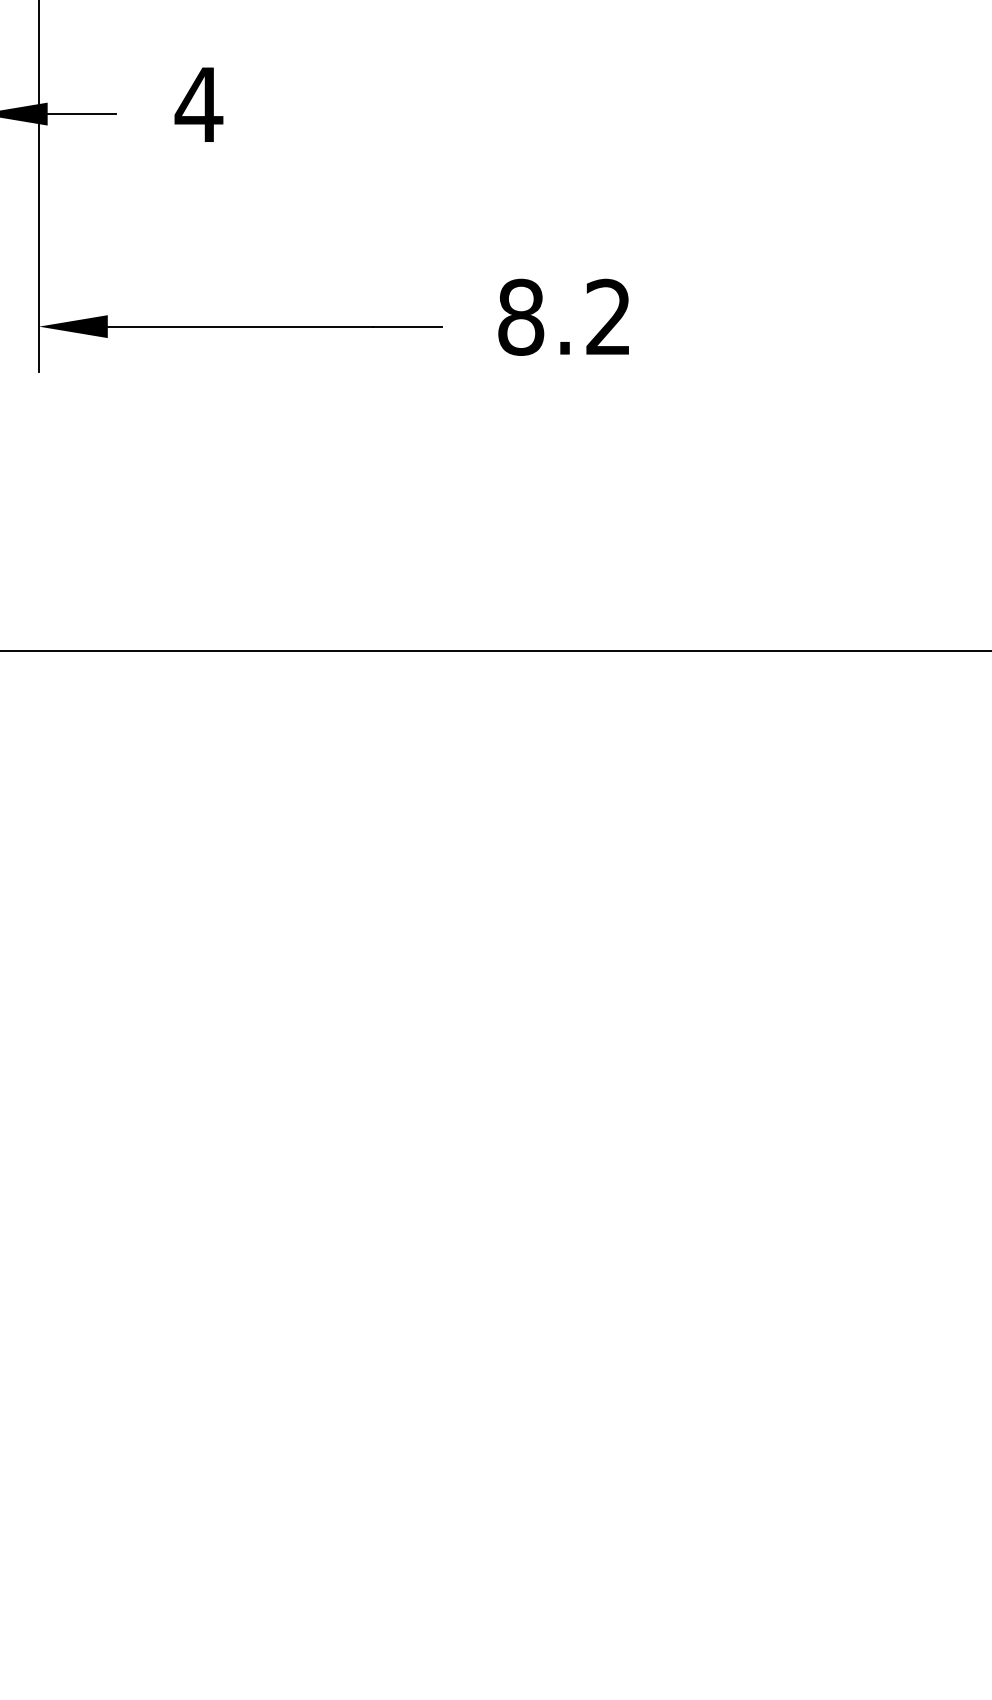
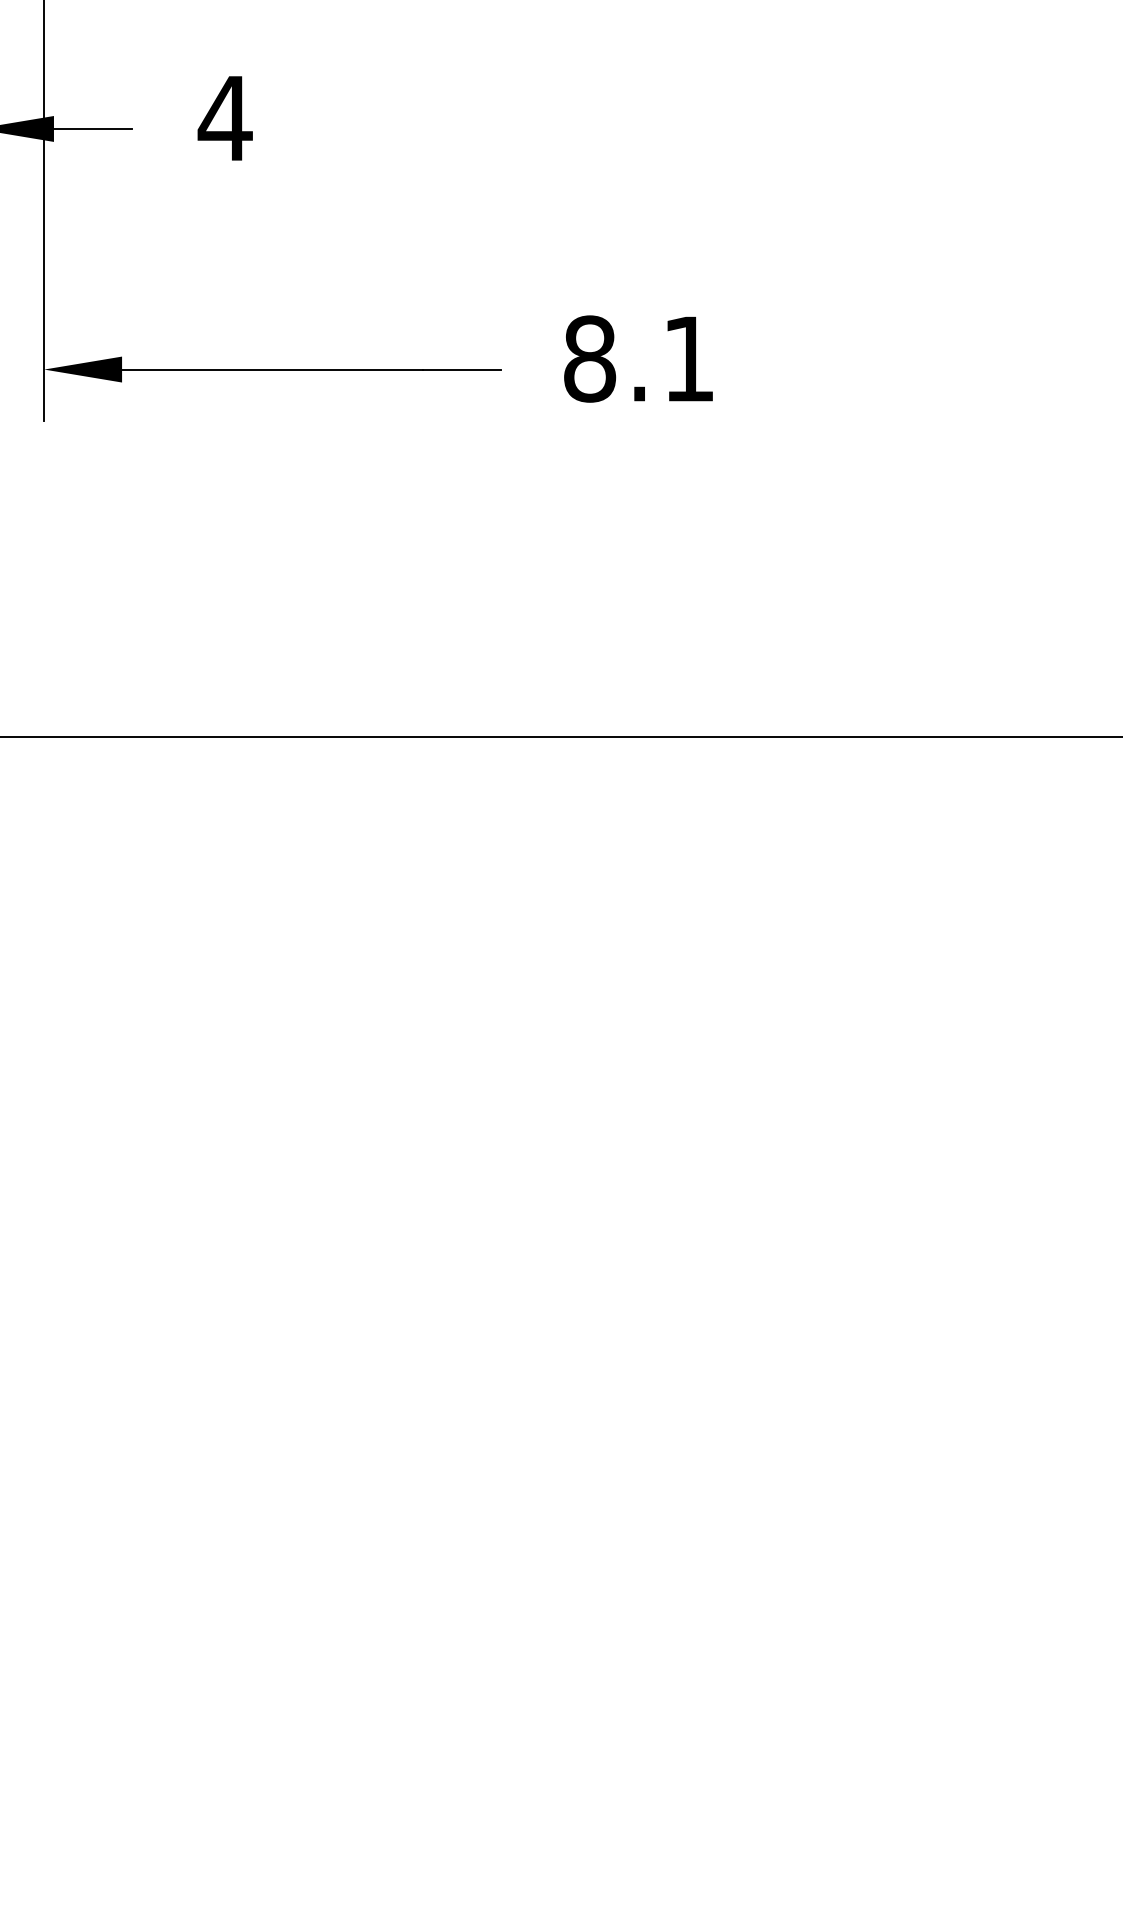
text: (607, 316) -> (687, 358), 8.2 -> 8.1

